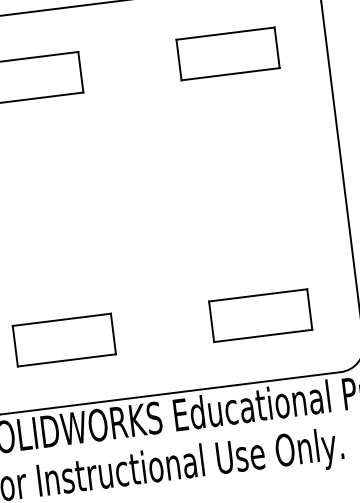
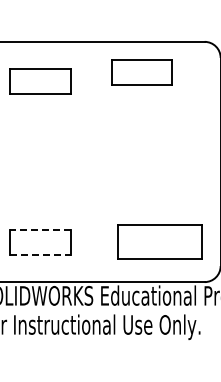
part: (227, 53) -> (141, 72), moved
part: (260, 316) -> (160, 242), size x1.4
line: (60, 319) -> (39, 229), solid -> dashed
line: (66, 360) -> (40, 254), solid -> dashed

